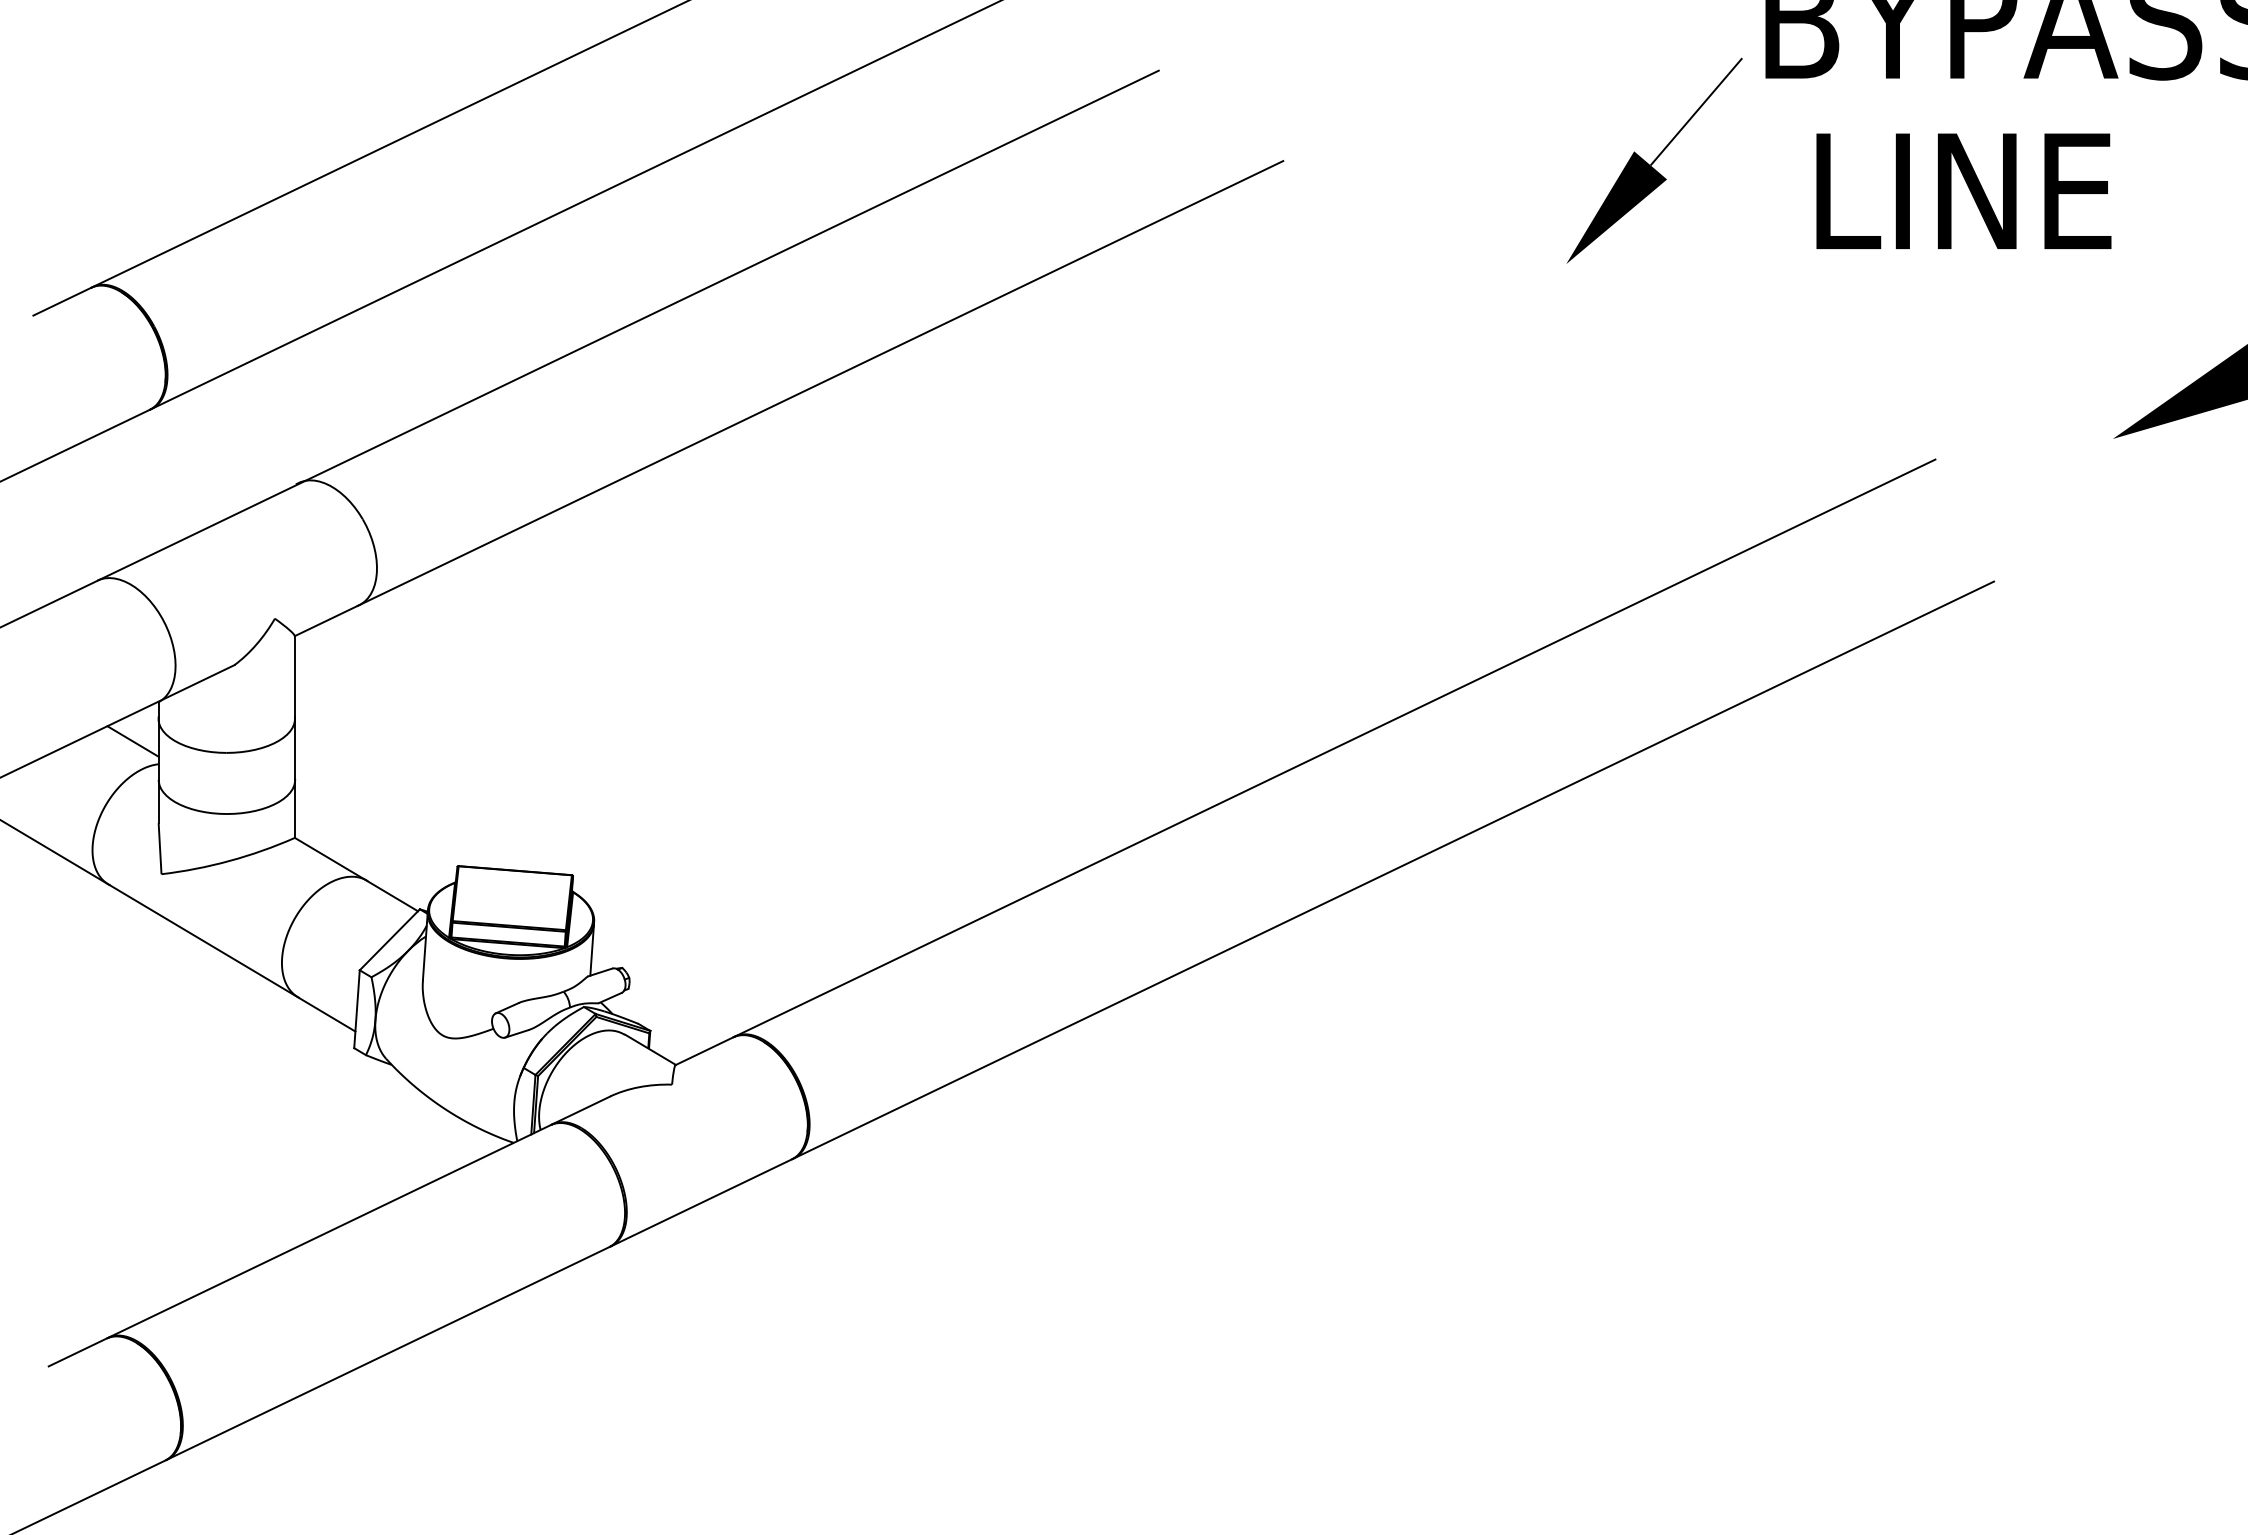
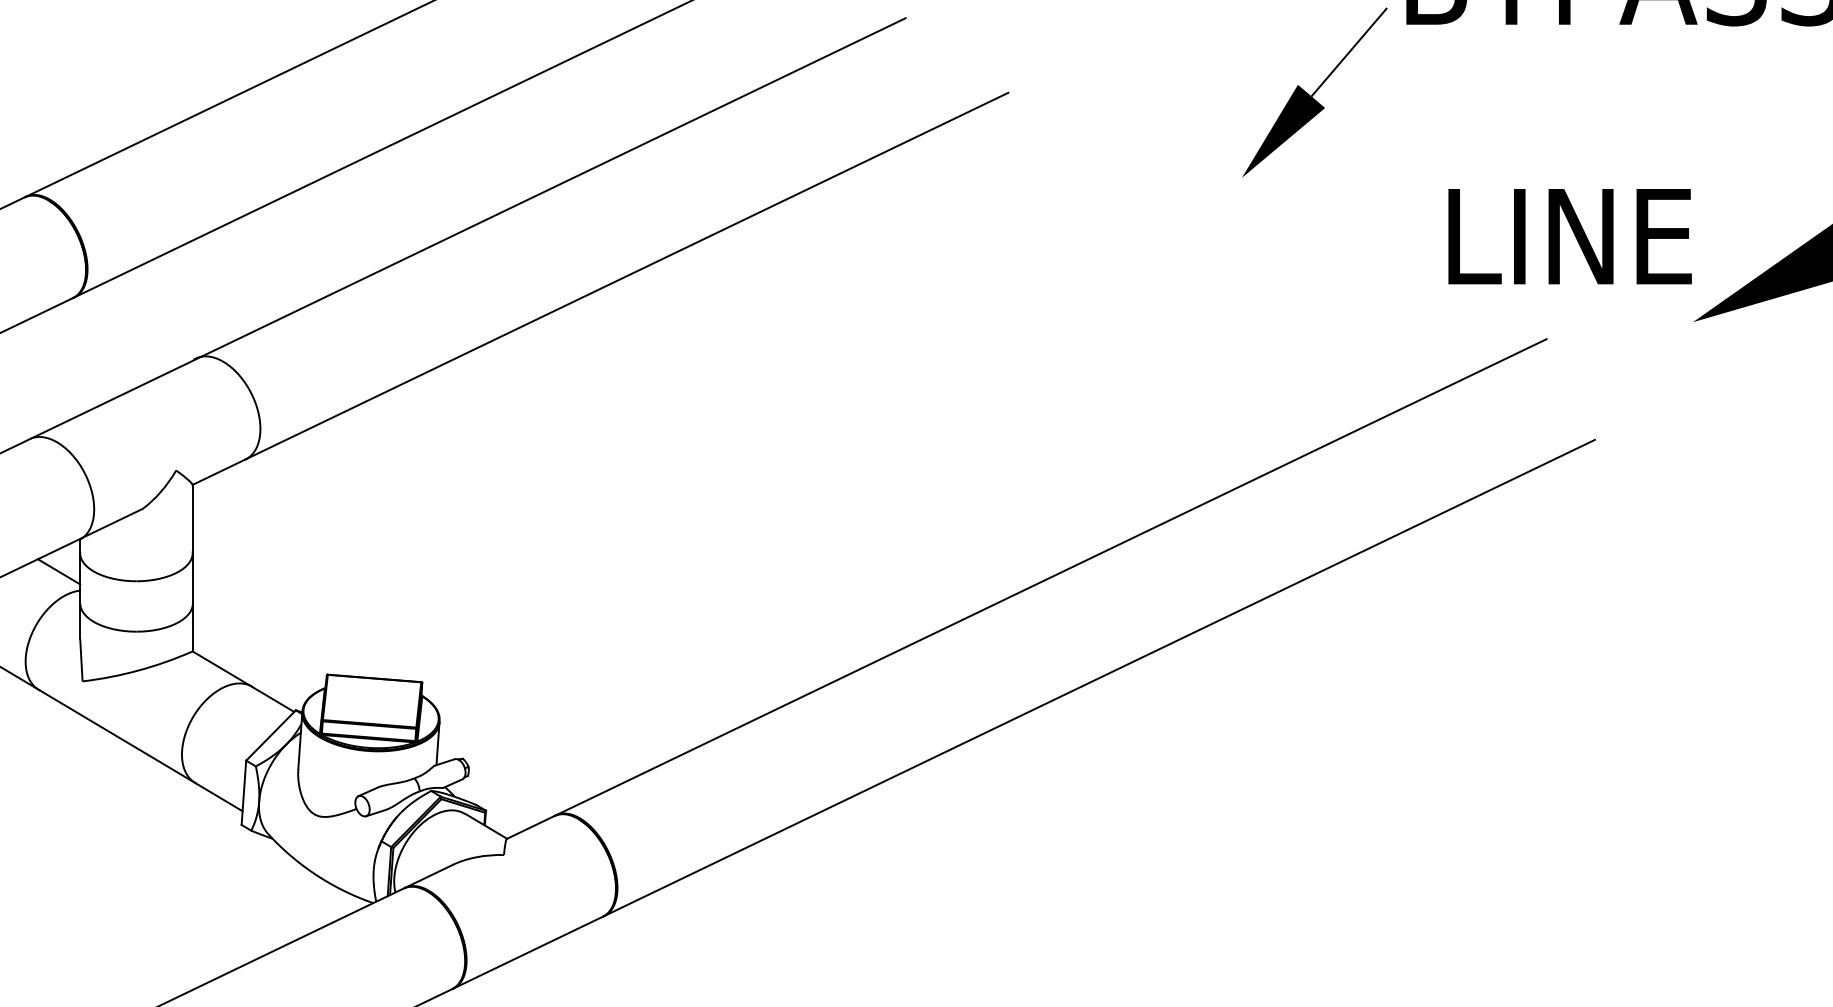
text: (1963, 190) -> (1569, 235), moved

